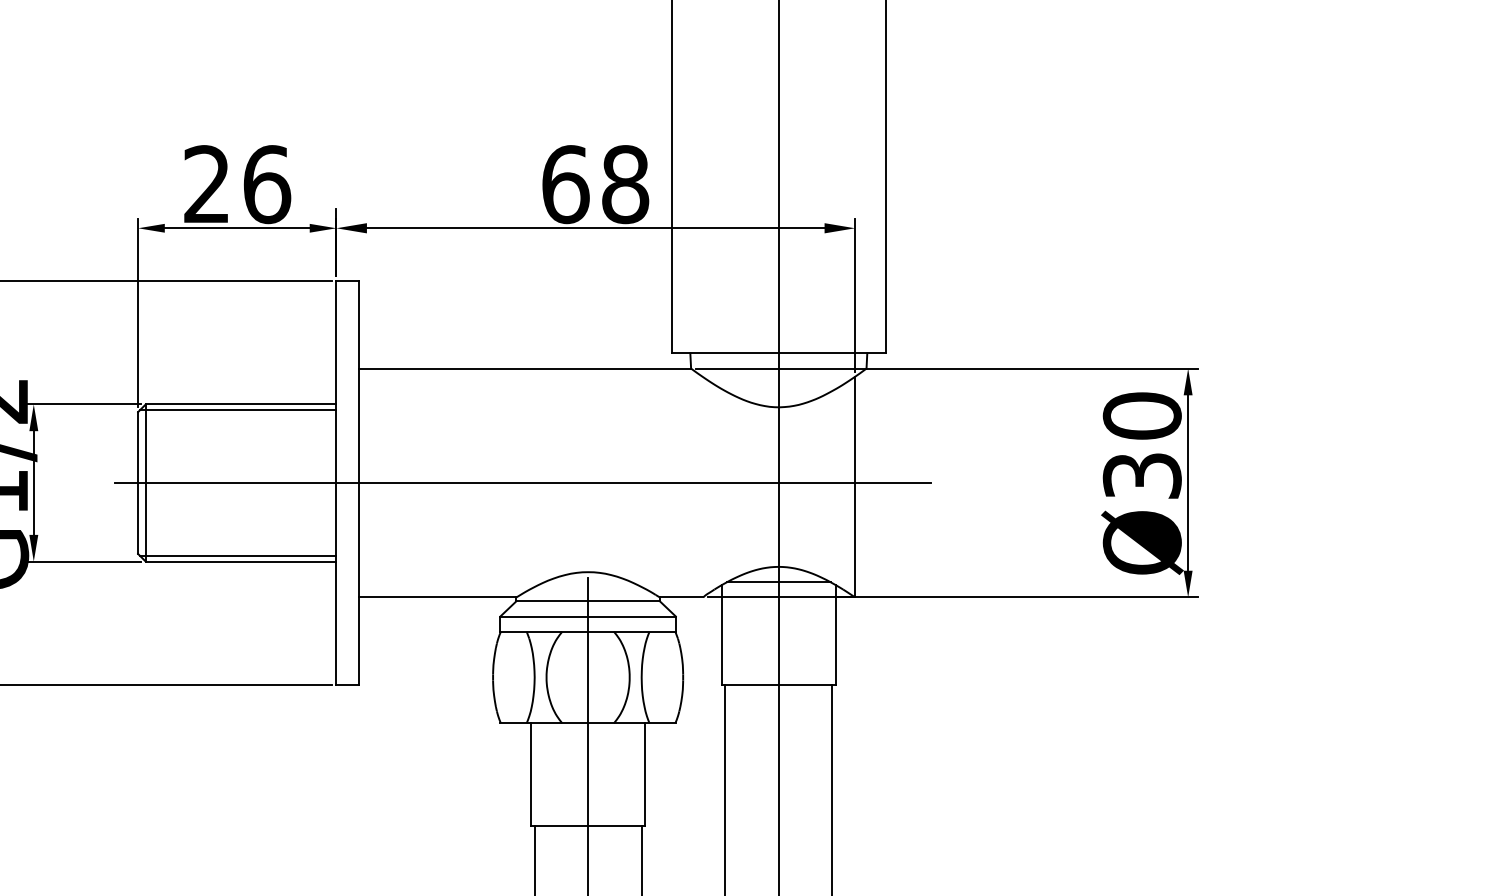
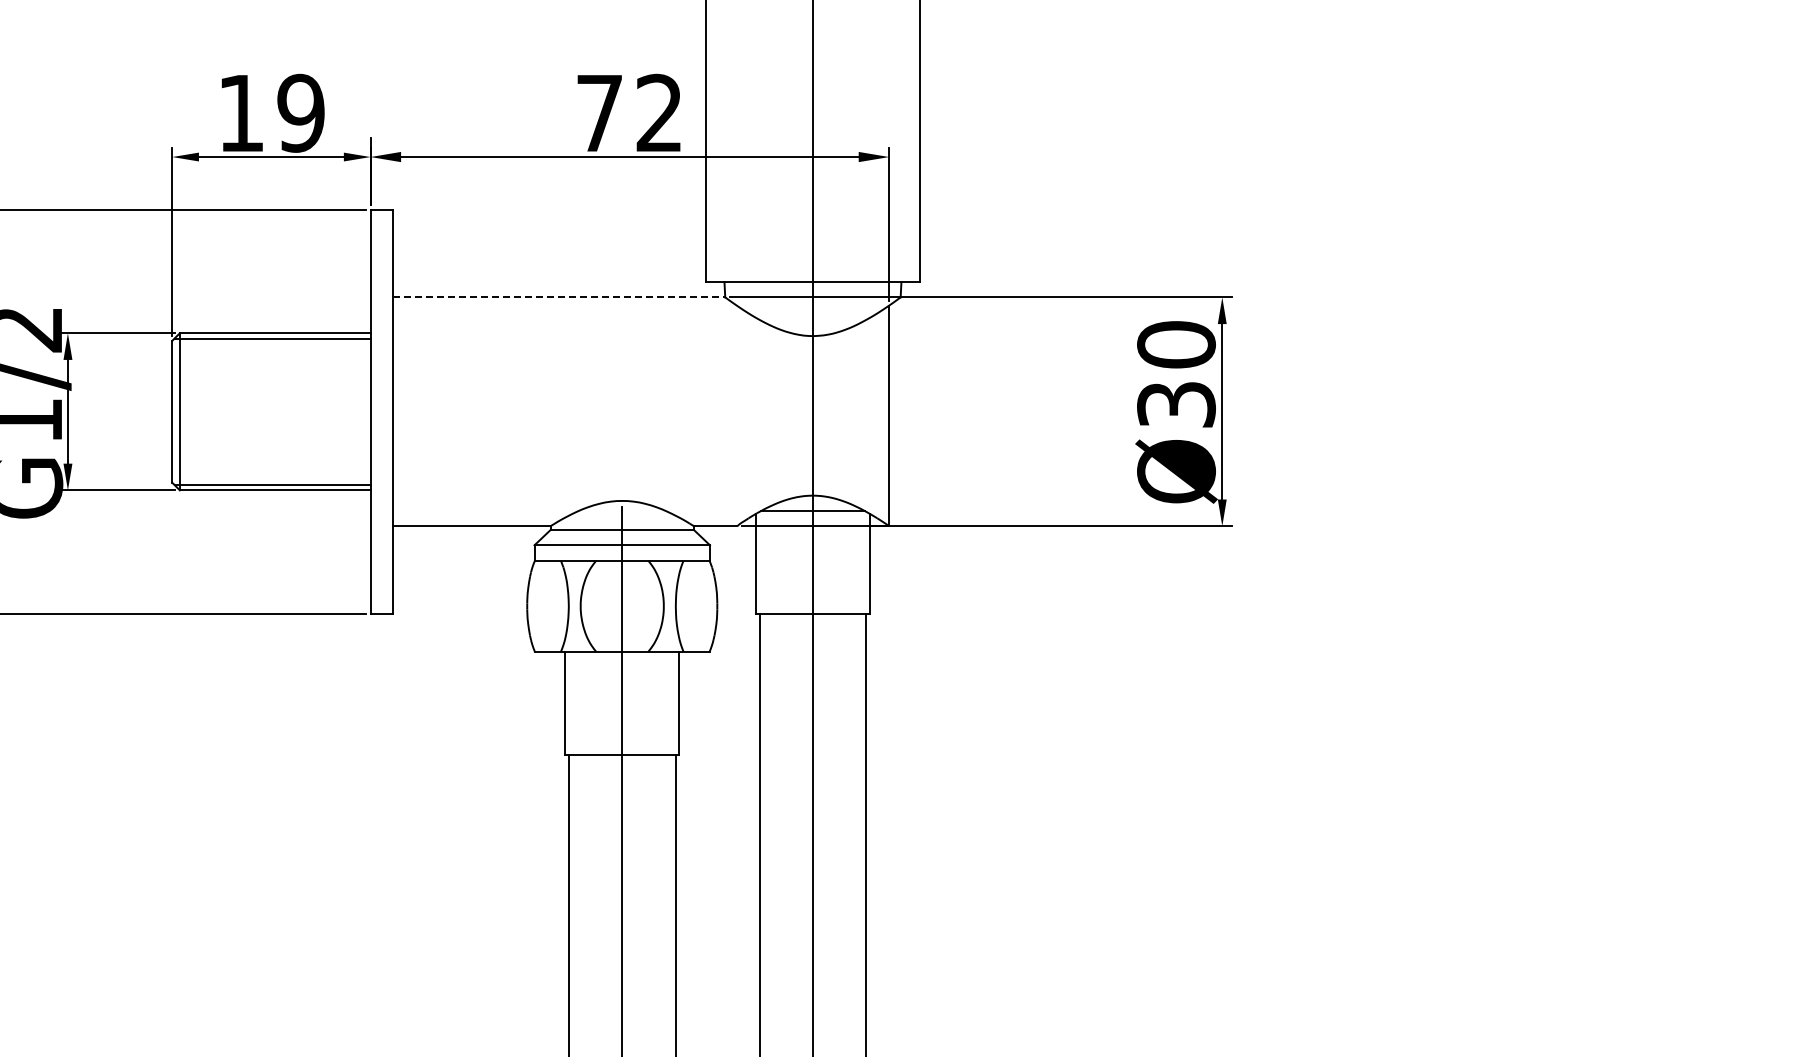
text: (237, 183) -> (271, 112), 26 -> 19
text: (595, 183) -> (629, 112), 68 -> 72
line: (525, 368) -> (559, 297), solid -> dashed
line: (523, 482) -> (557, 411), removed

